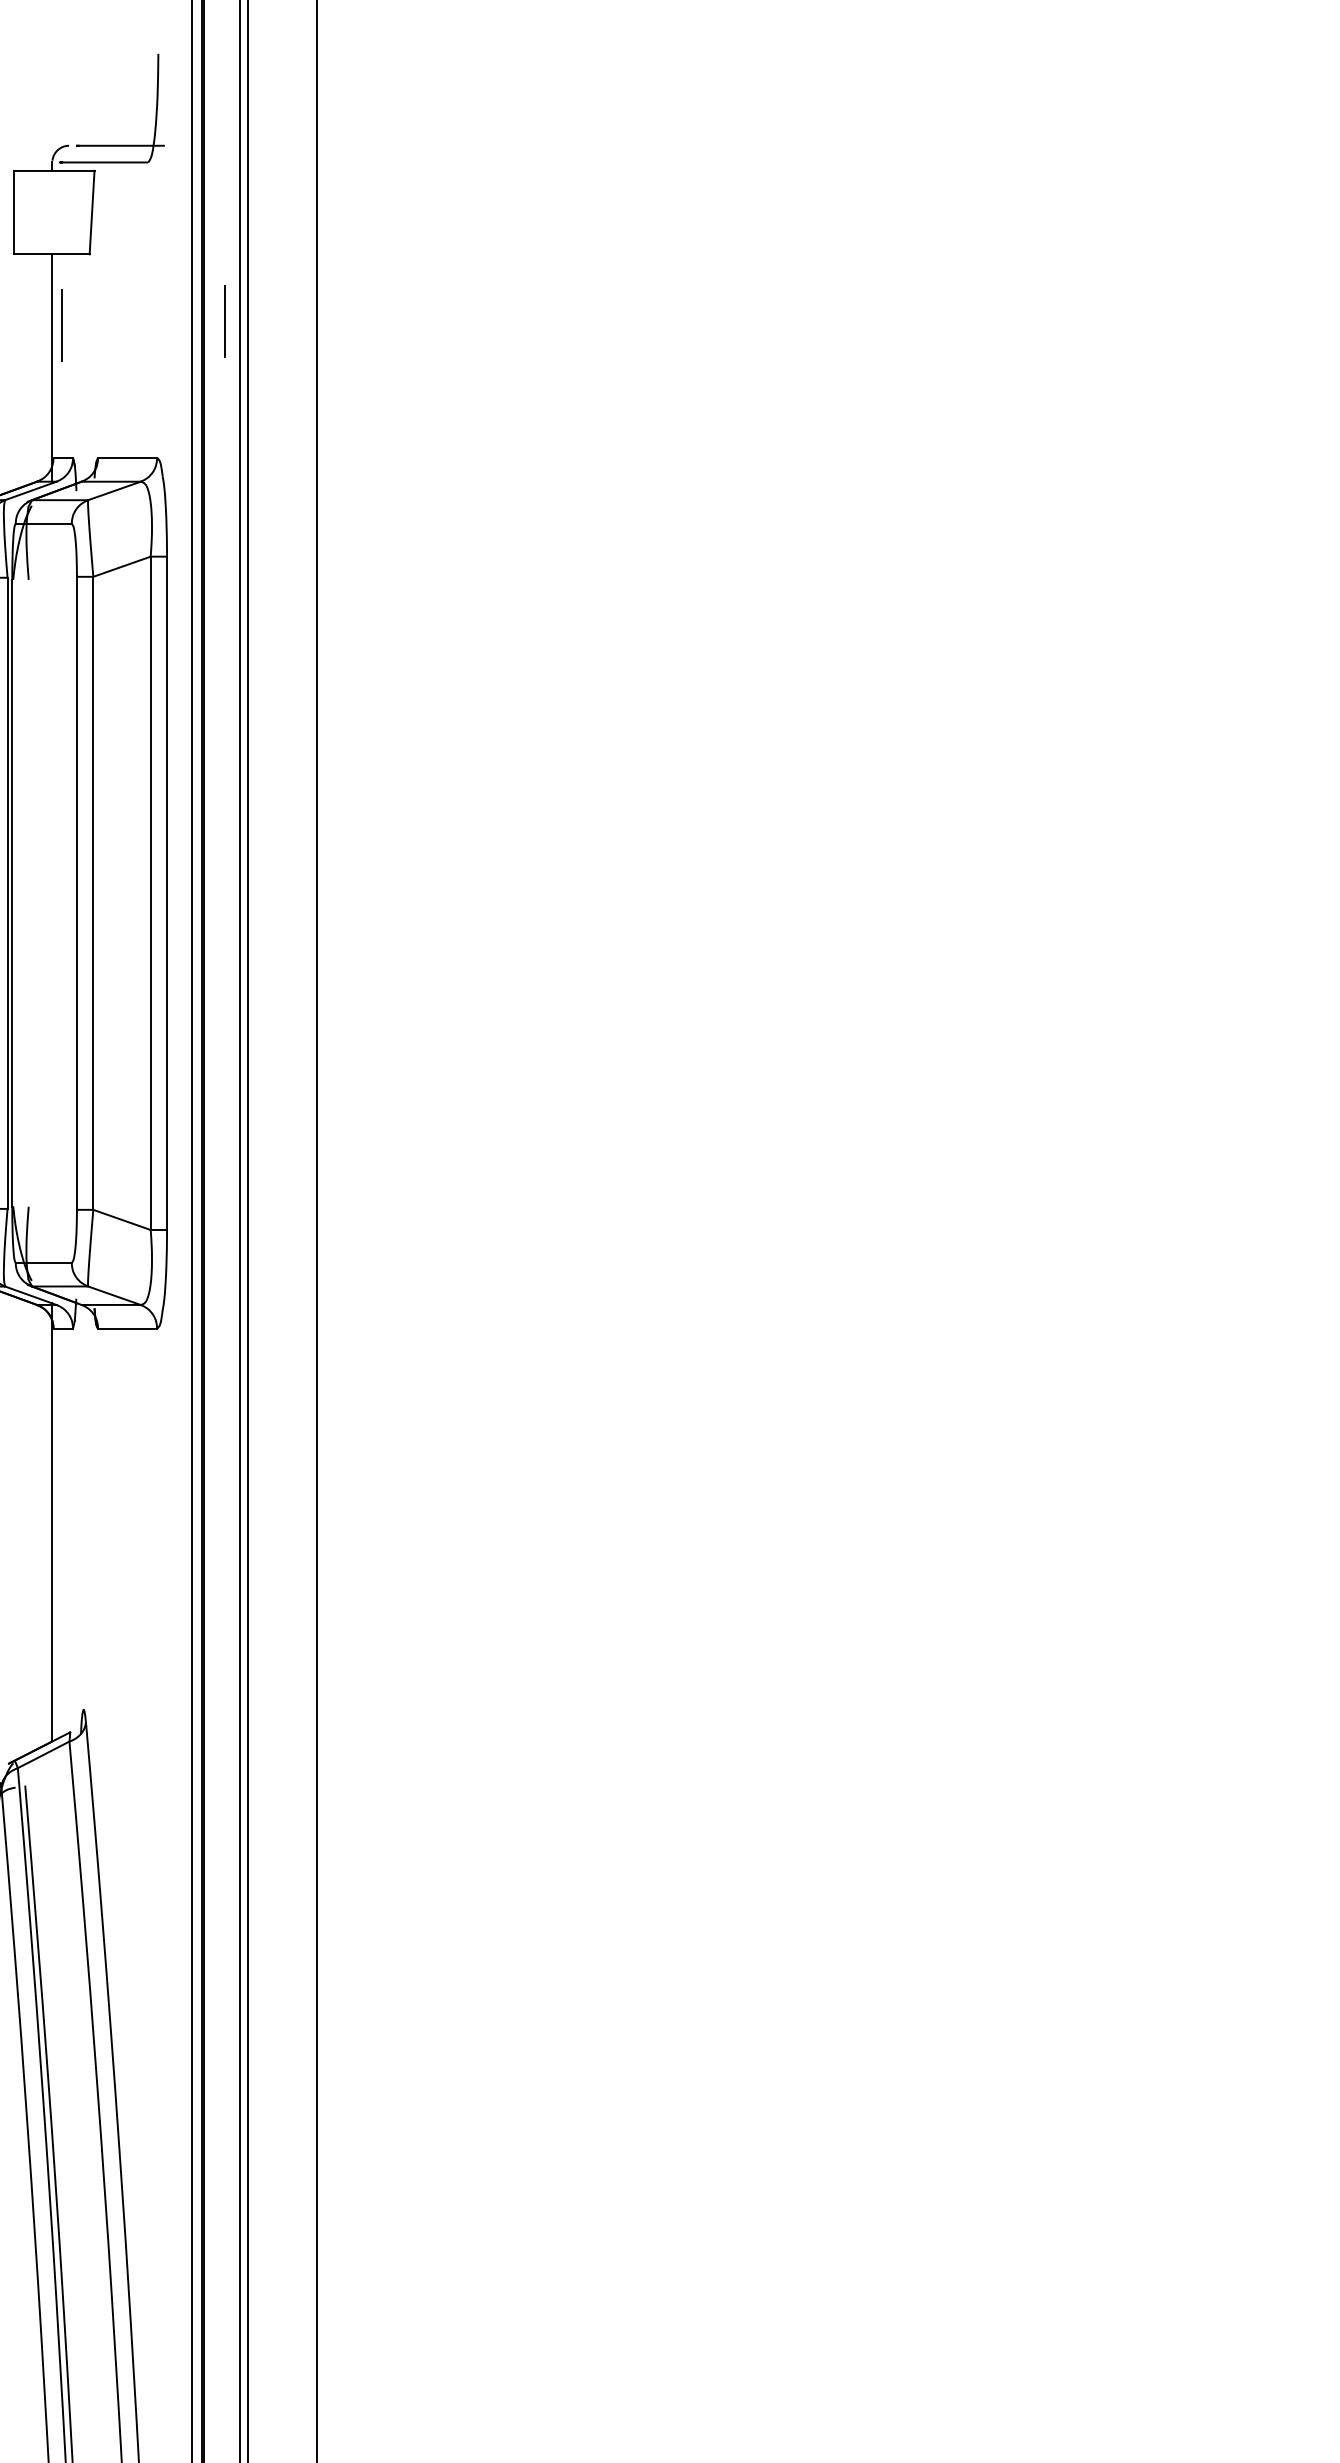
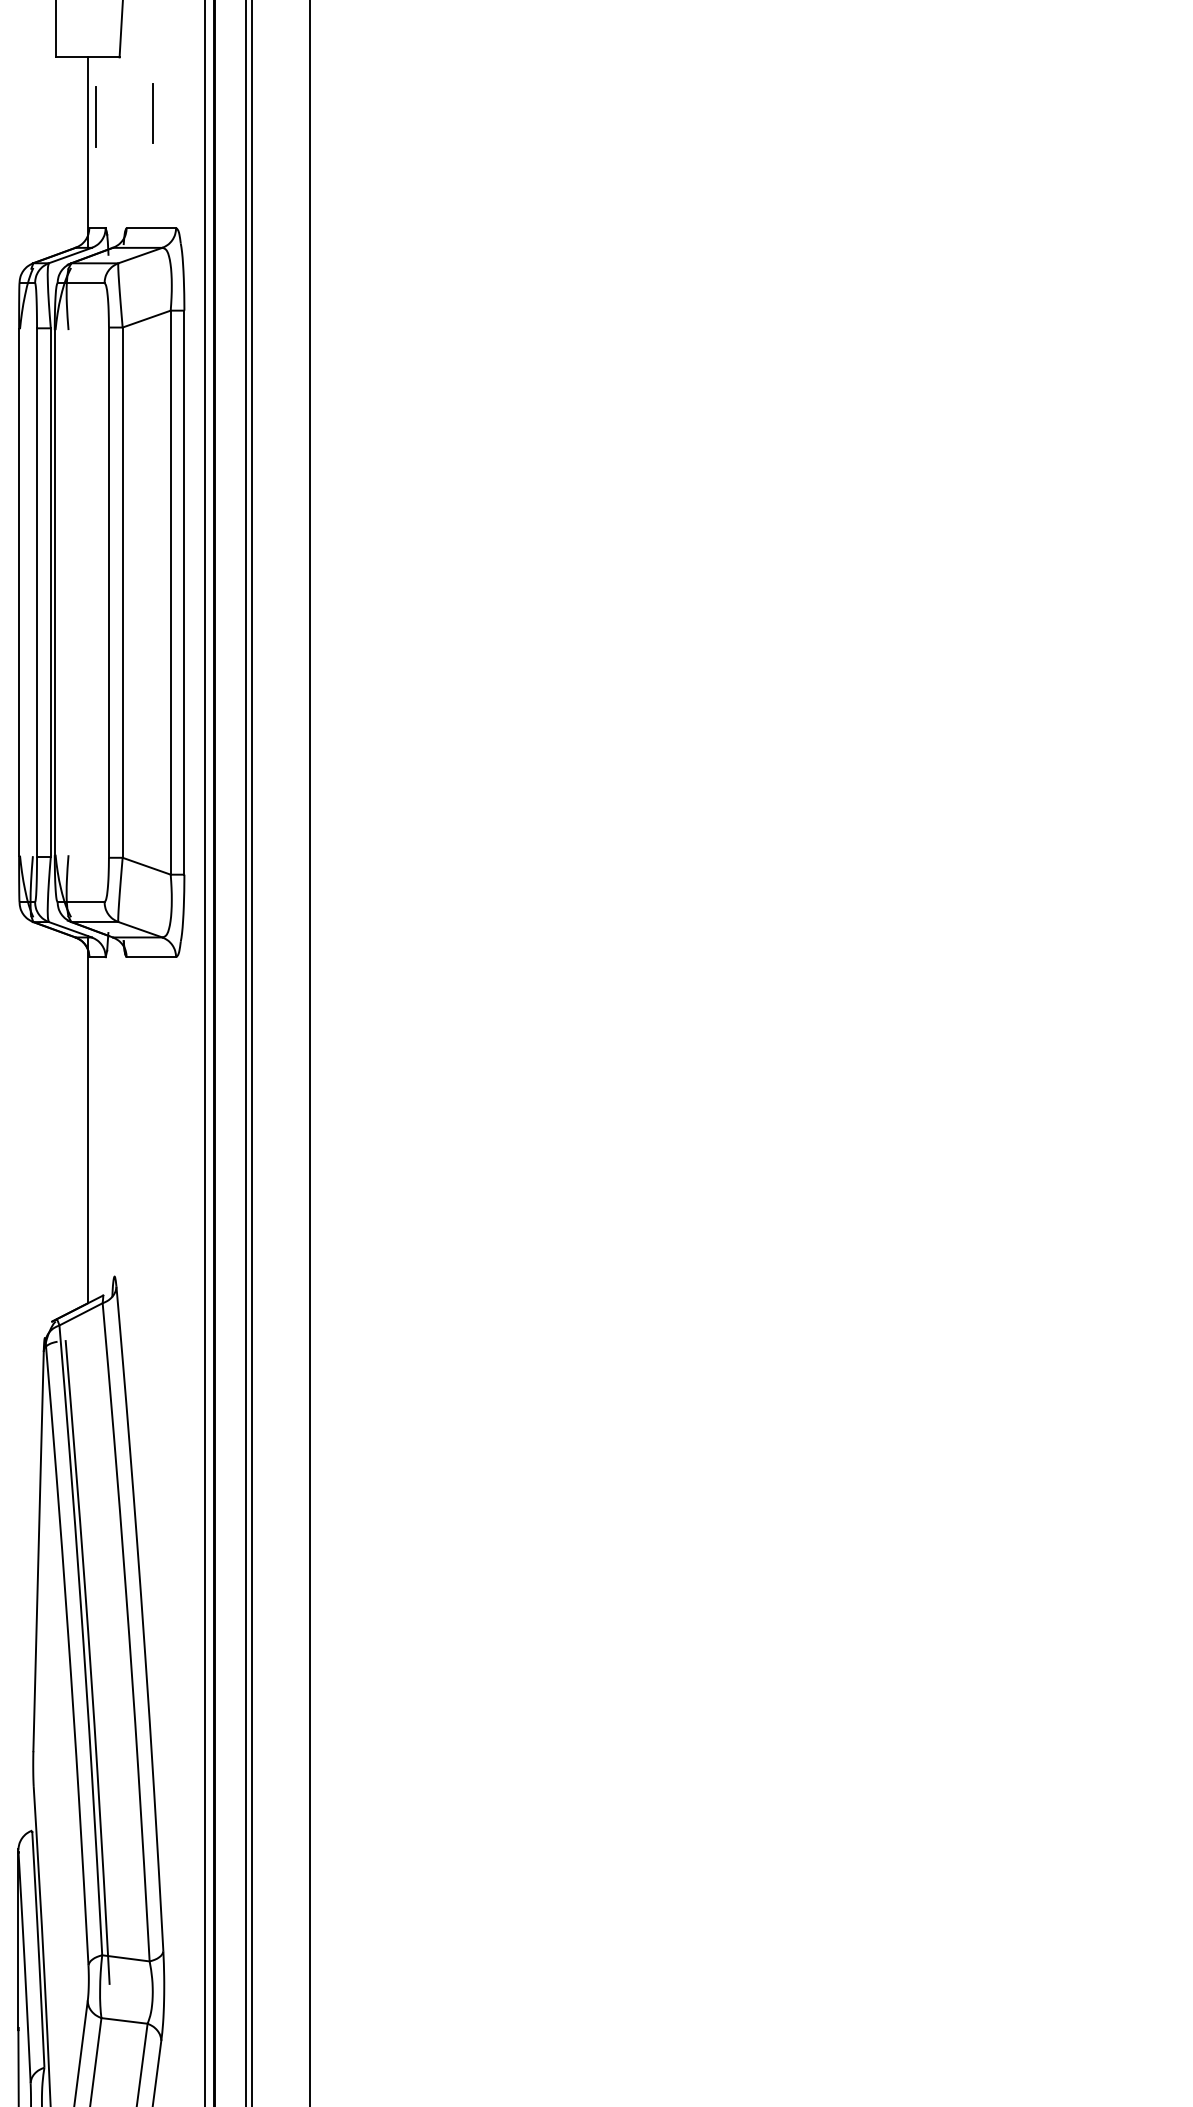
line: (224, 321) -> (152, 113), moved

